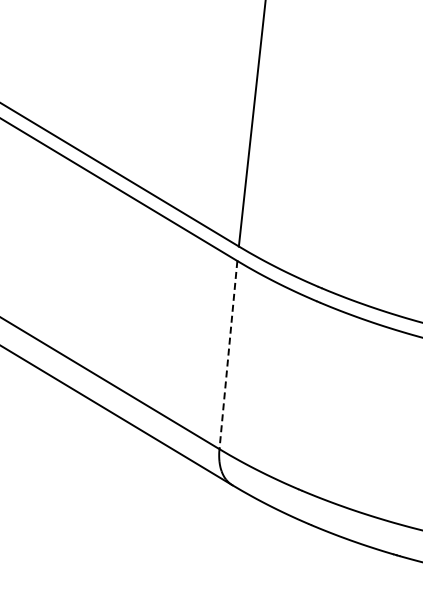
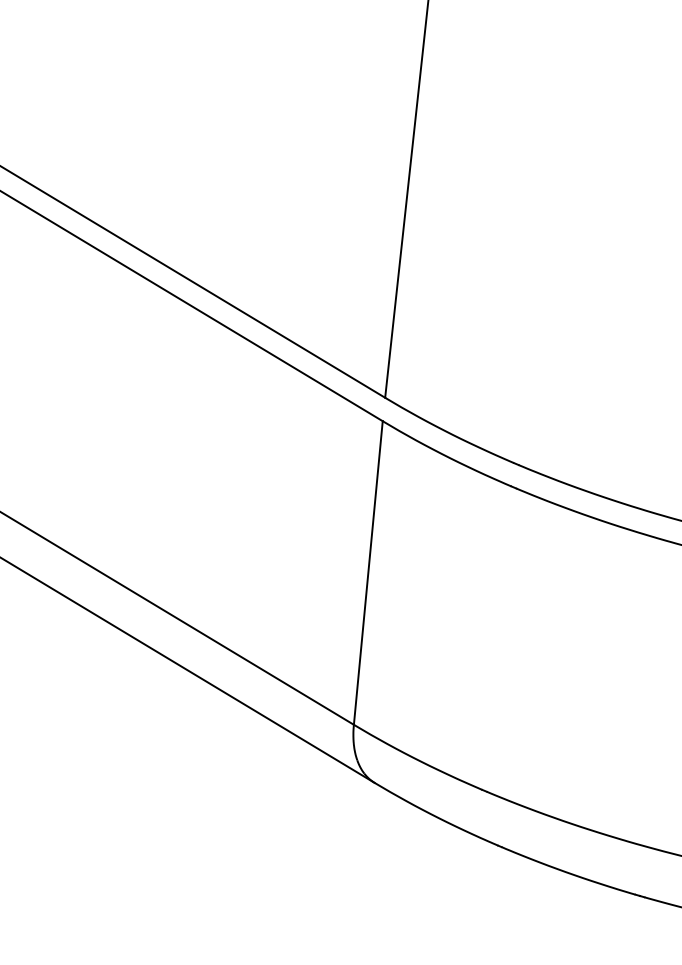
line: (228, 355) -> (368, 573), dashed -> solid

